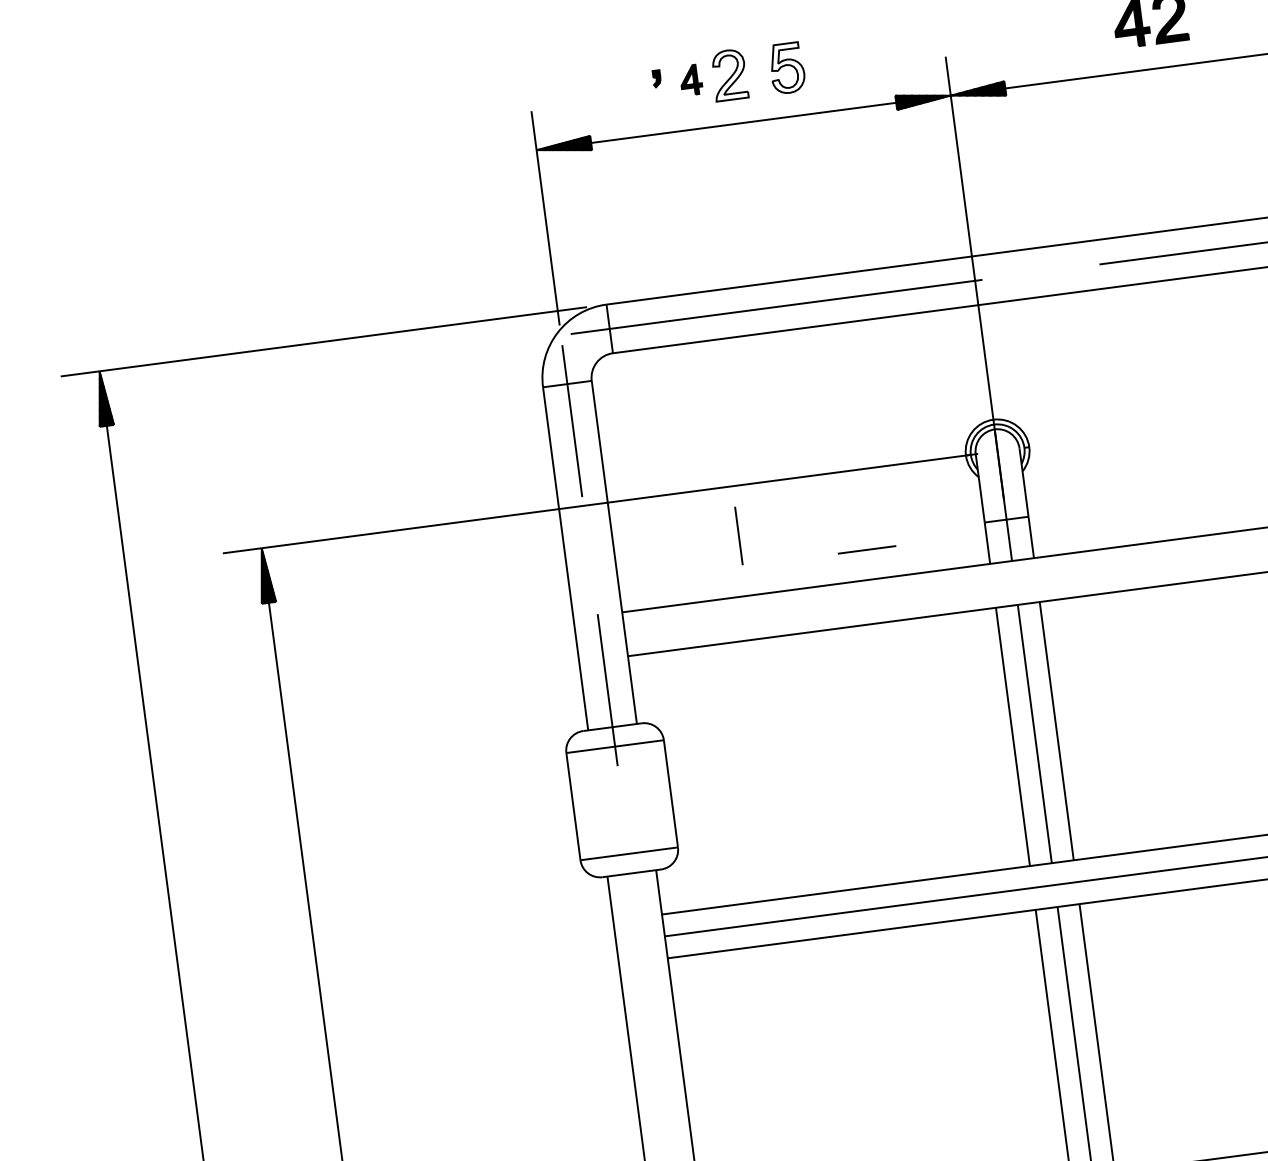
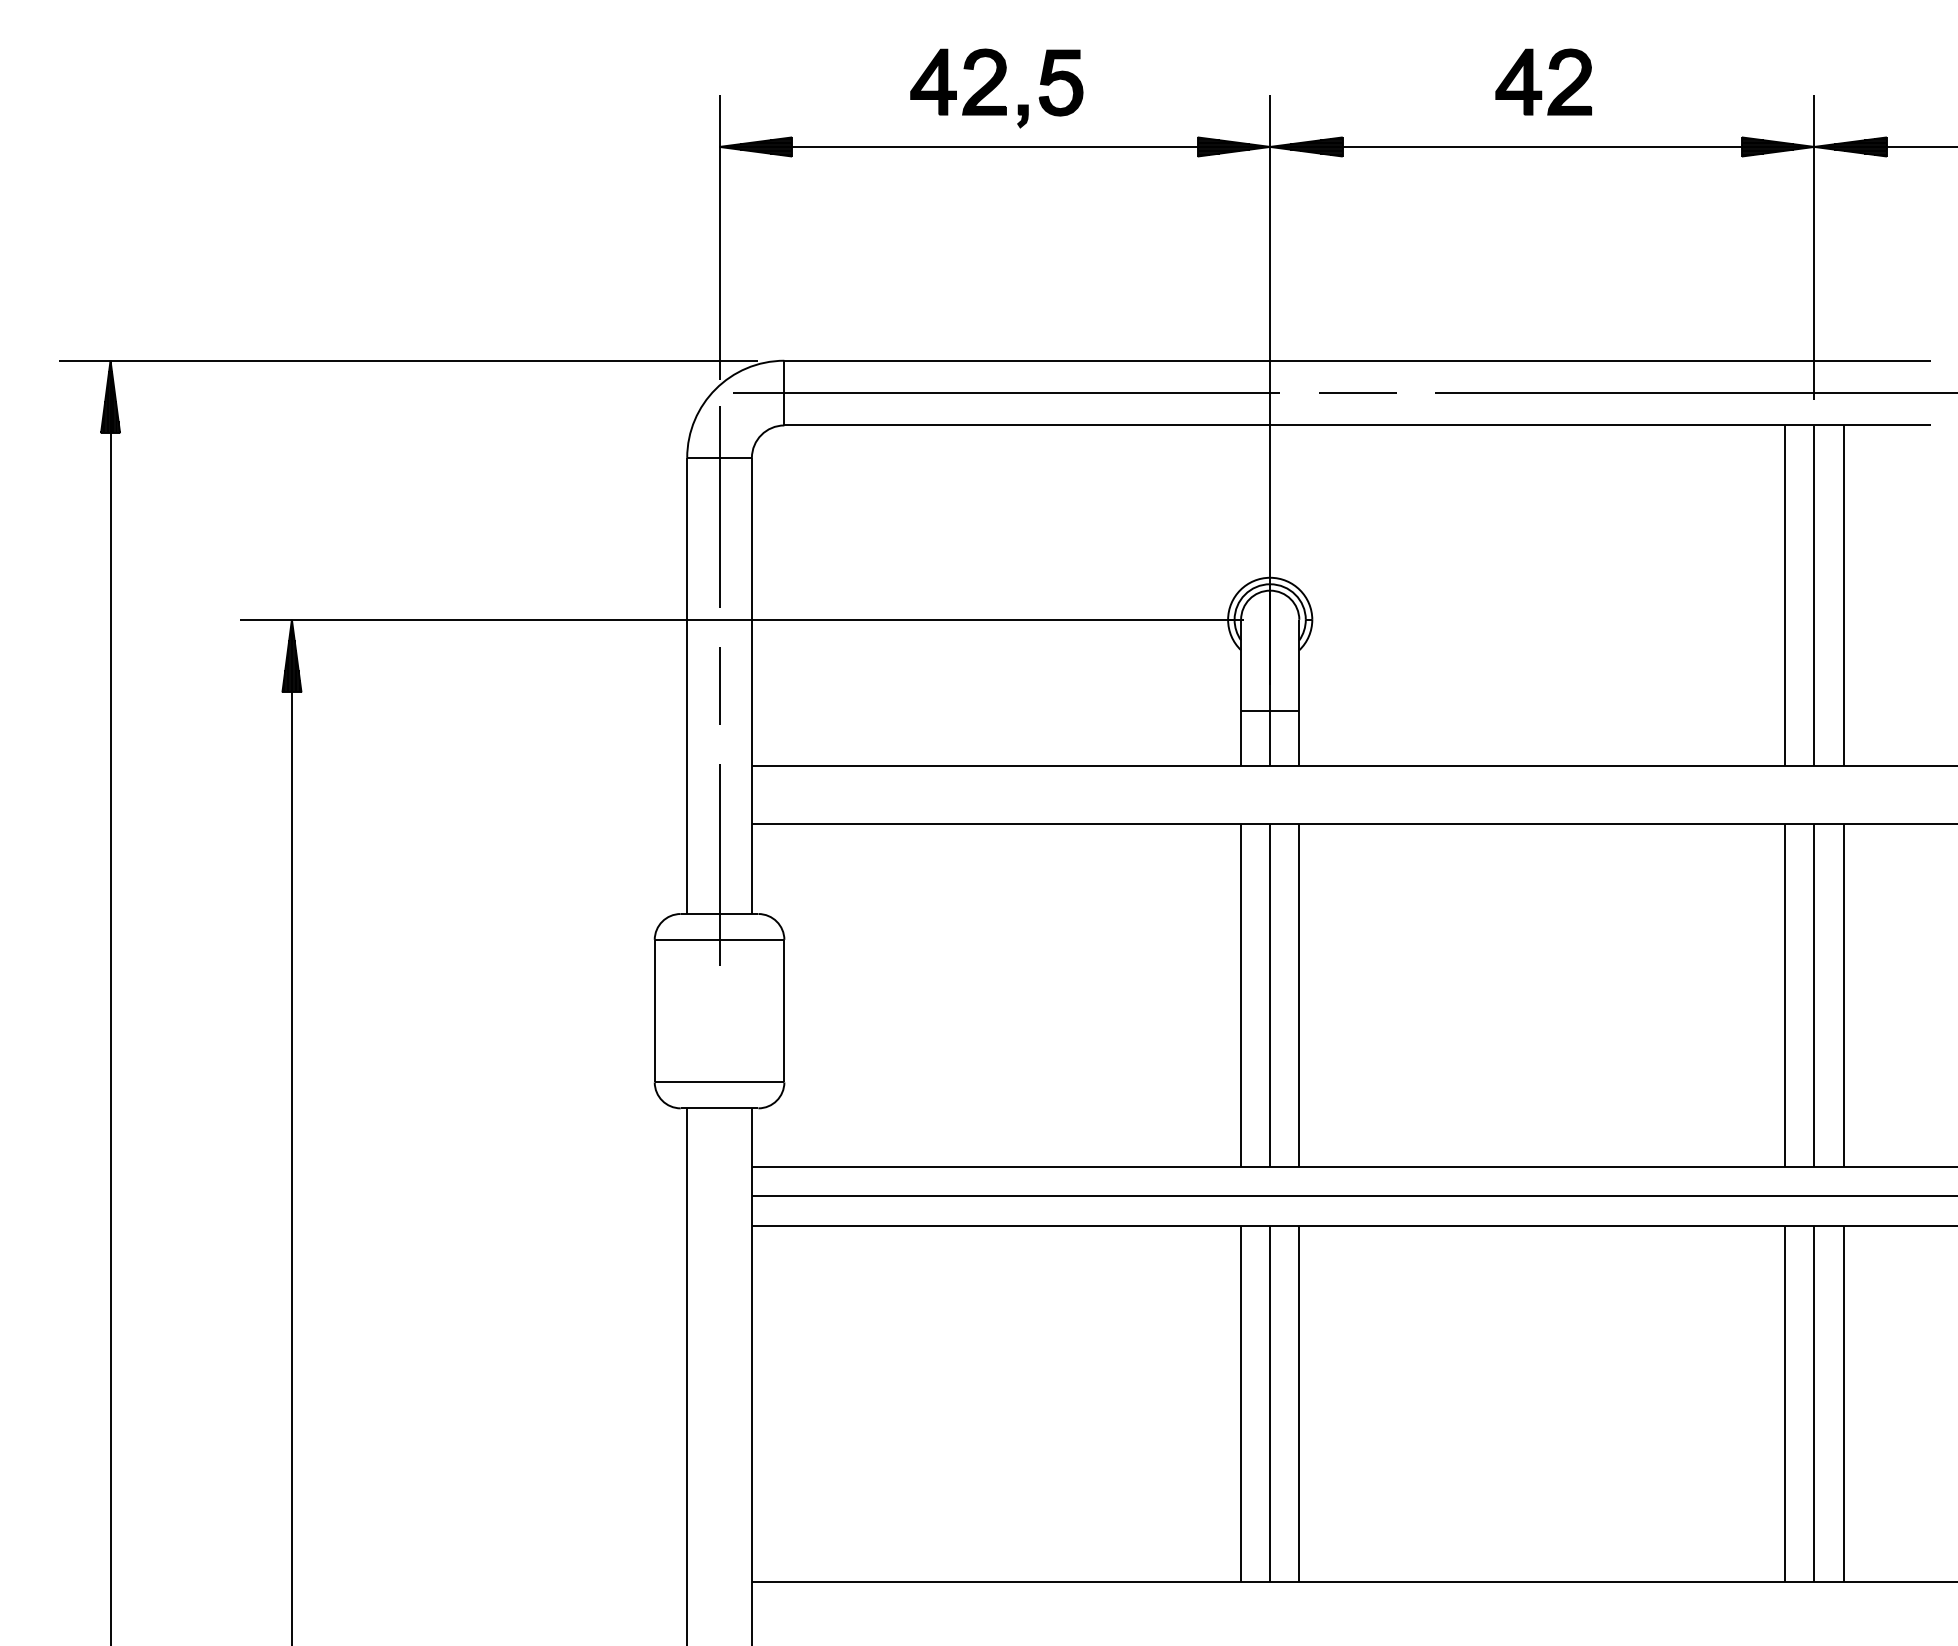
fill: (786, 67) -> (1060, 82), added
fill: (729, 74) -> (984, 81), added
part: (656, 78) -> (1022, 116), moved
part: (691, 79) -> (933, 81), size x1.67
line: (738, 535) -> (719, 685), moved
line: (866, 549) -> (1357, 392), moved

